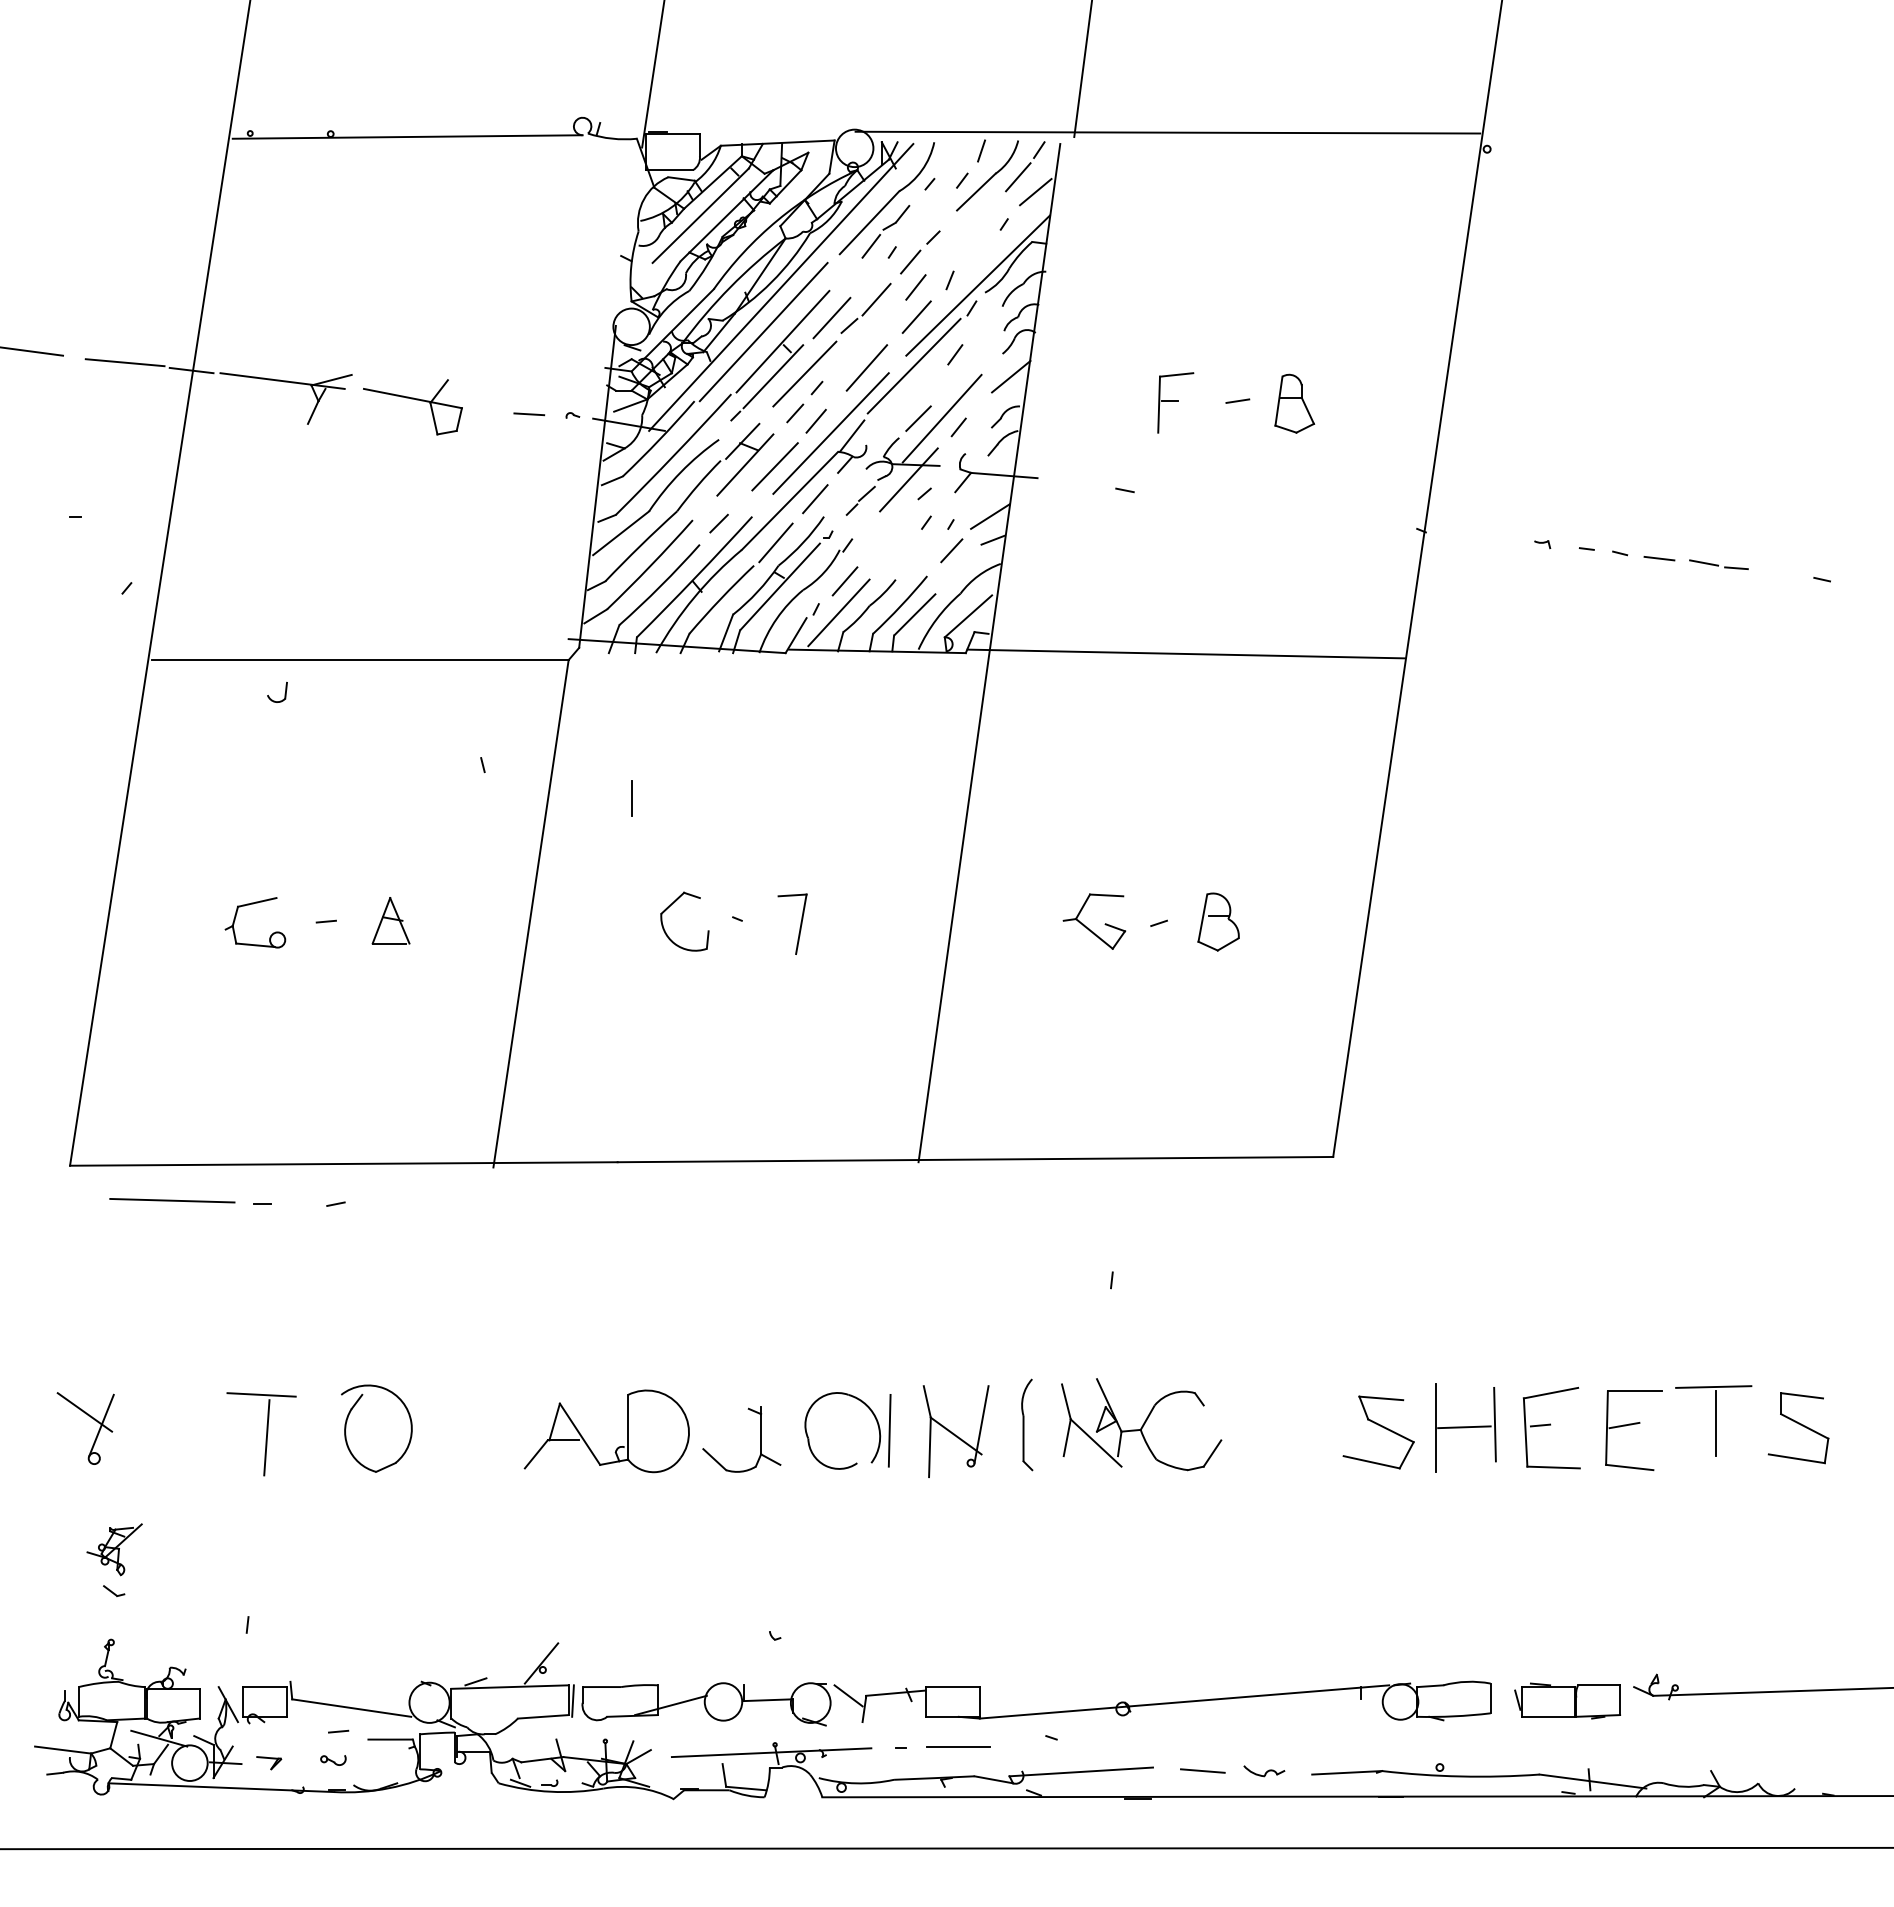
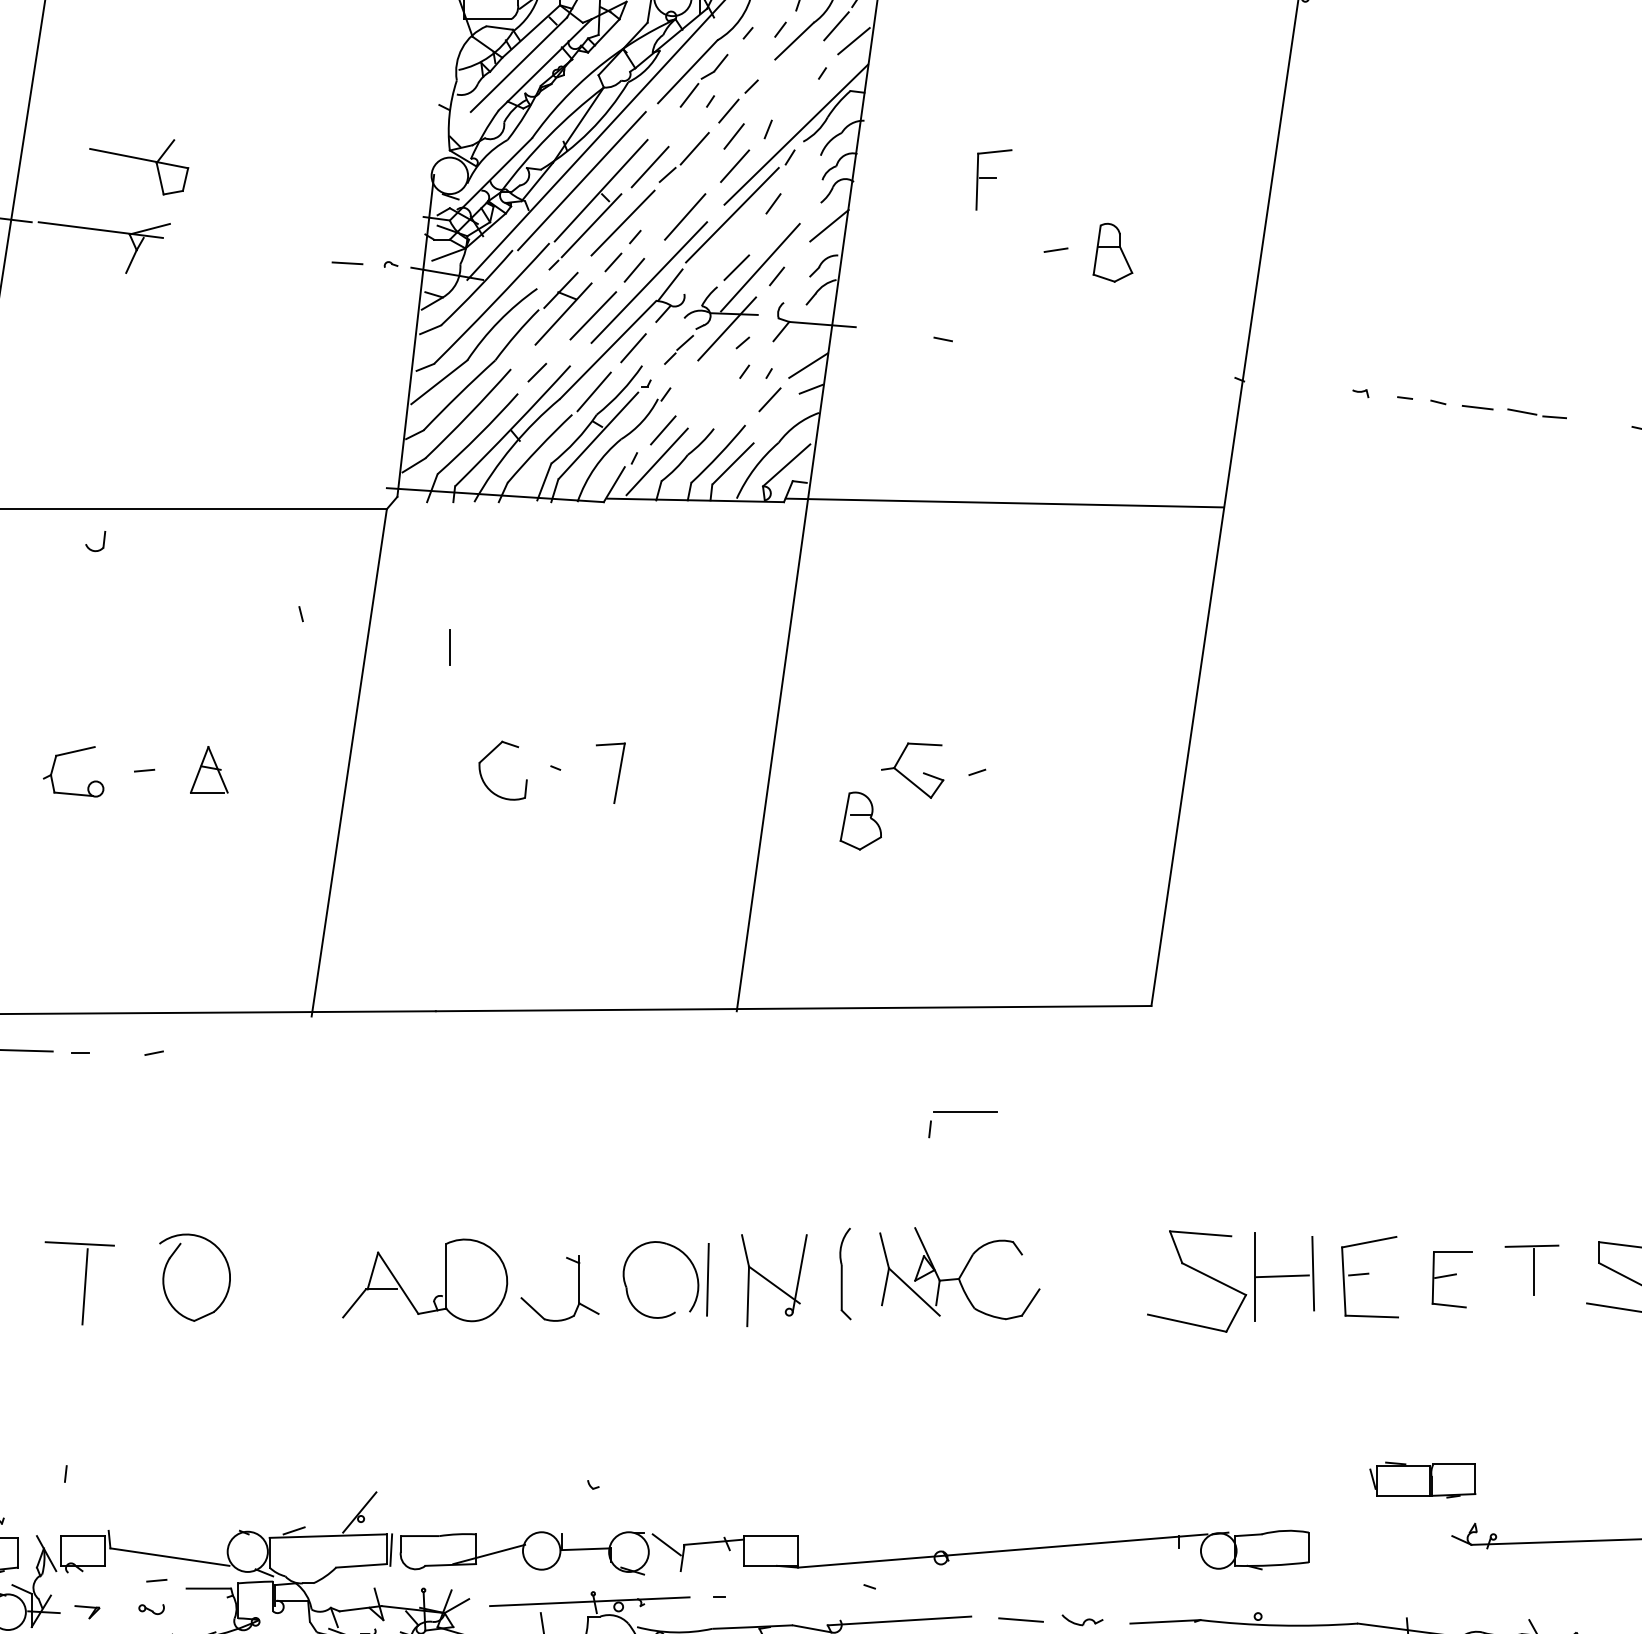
part: (412, 399) -> (138, 159), moved
part: (1175, 402) -> (993, 179), moved
part: (1218, 921) -> (860, 820), moved
part: (1713, 1420) -> (1531, 1269), size x0.7
part: (1633, 1430) -> (1451, 1279), size x0.7
part: (1378, 1432) -> (1196, 1281), size x1.4
part: (1567, 1700) -> (1422, 1479), moved
line: (958, 1746) -> (964, 1111), moved

